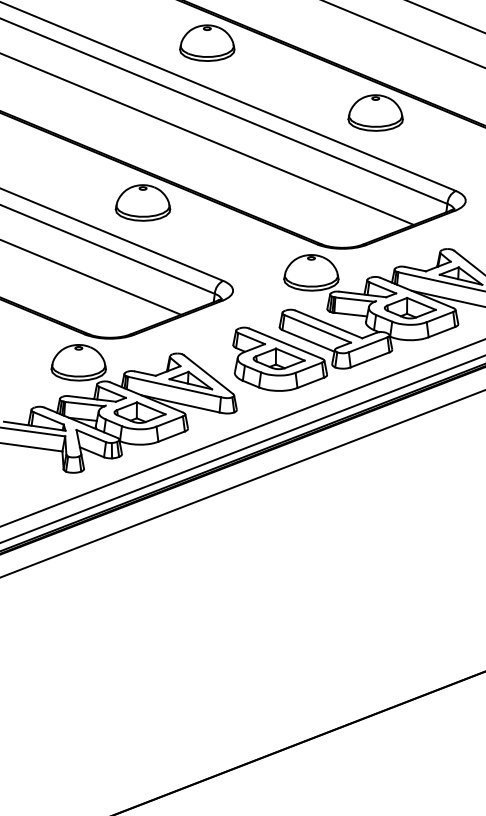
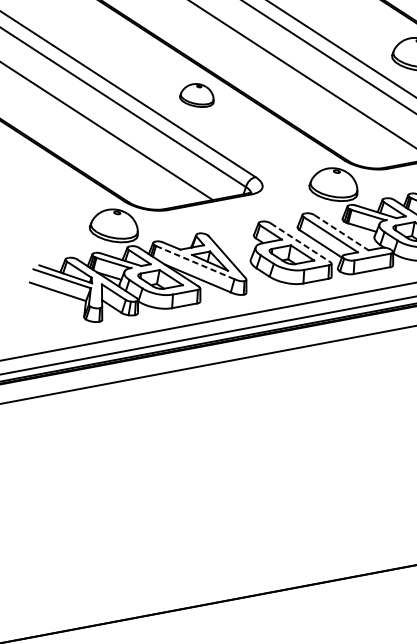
part: (142, 202) -> (197, 94), size x0.7
line: (329, 324) -> (341, 232), solid -> dashed
line: (286, 343) -> (301, 242), solid -> dashed
line: (174, 387) -> (195, 263), solid -> dashed

